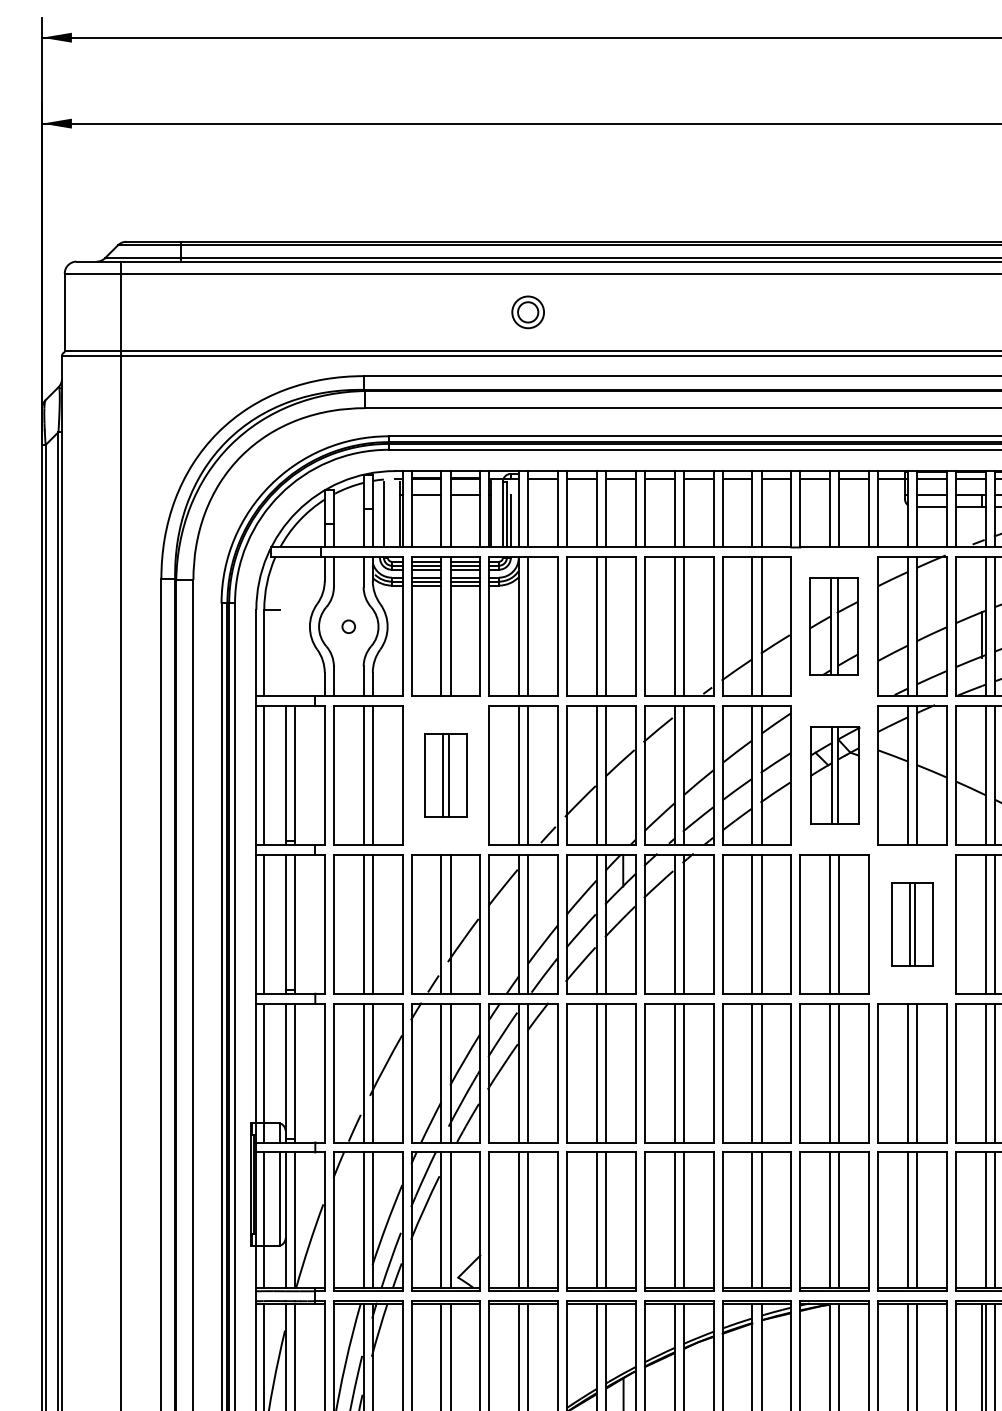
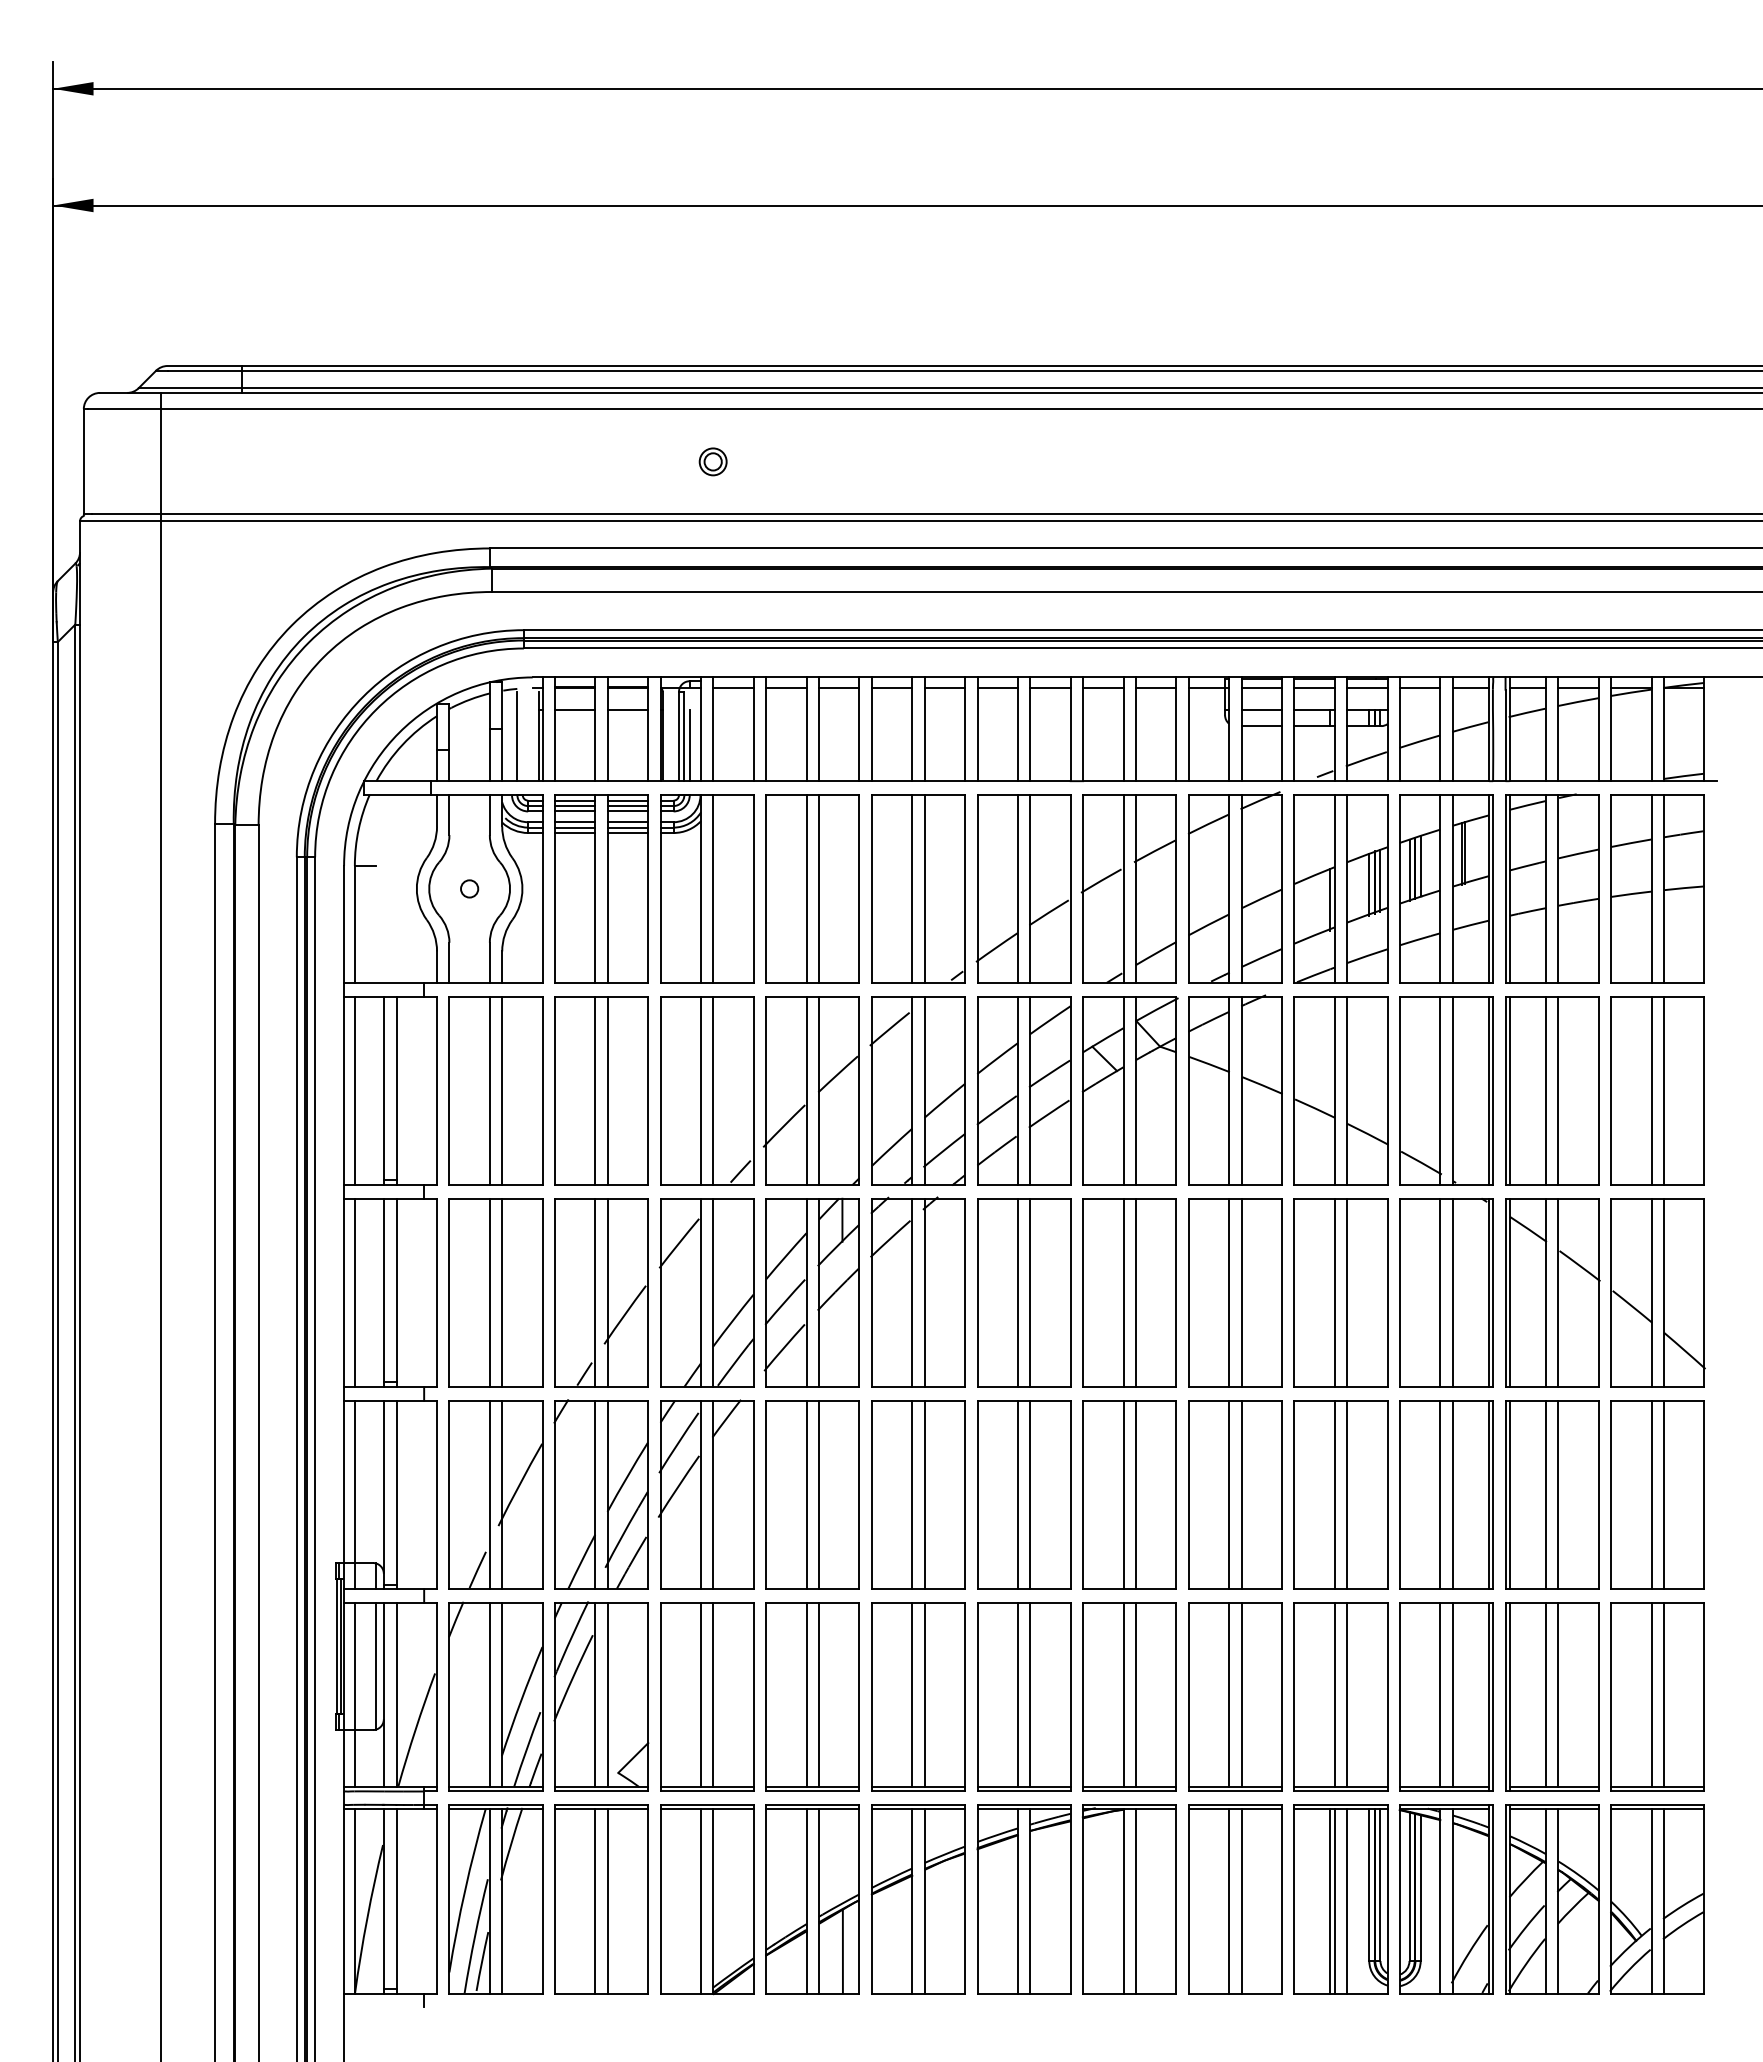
part: (527, 312) -> (712, 461), size x0.62
part: (833, 626) -> (1128, 888), size x1.43
part: (445, 775) -> (601, 1090), size x1.67
part: (834, 775) -> (1129, 1090), size x1.43
part: (912, 923) -> (1235, 1292), size x1.67

